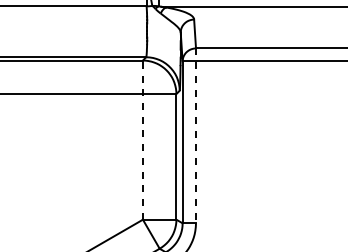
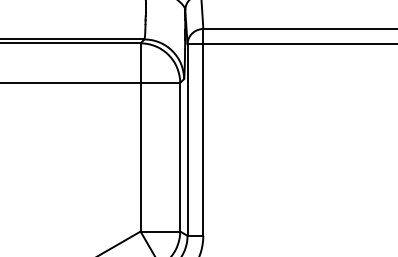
line: (196, 136) -> (203, 133), dashed -> solid
line: (142, 140) -> (140, 137), dashed -> solid

